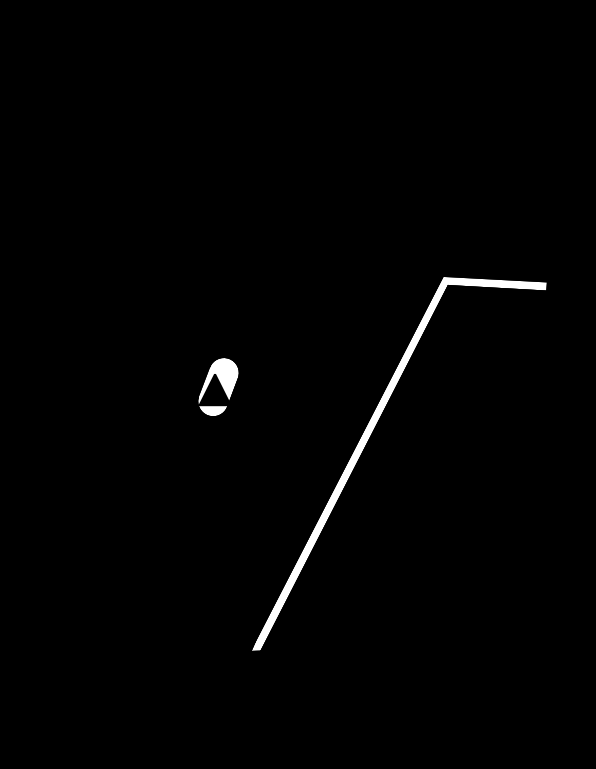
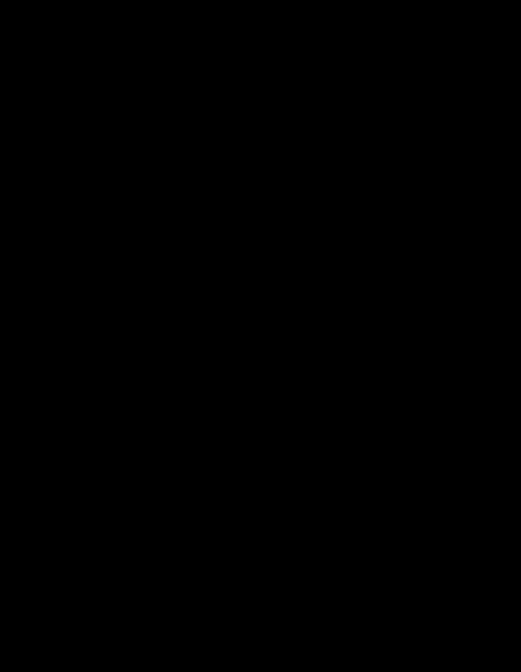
fill: (218, 387) -> (191, 338), added
fill: (398, 463) -> (348, 405), added

